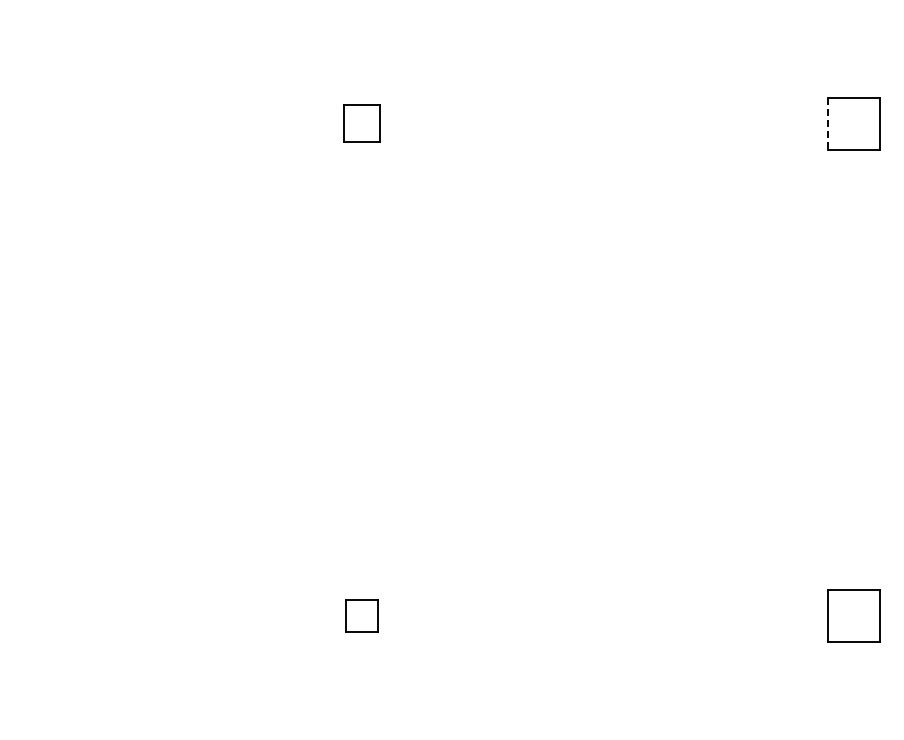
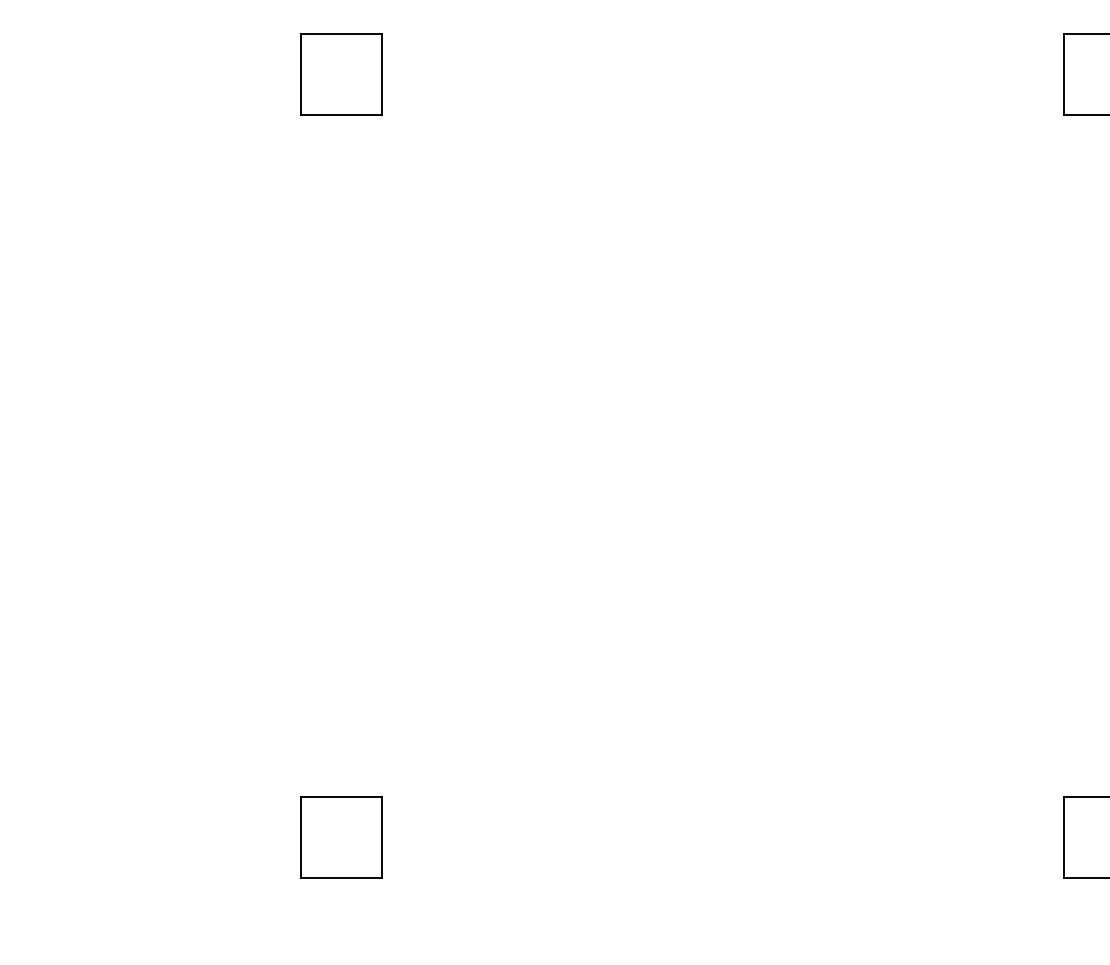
part: (361, 123) -> (341, 74), size x1.43
line: (827, 124) -> (1062, 75), dashed -> solid
part: (361, 615) -> (341, 836), size x1.67

